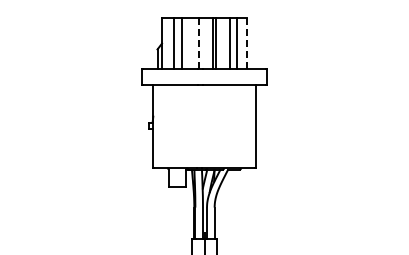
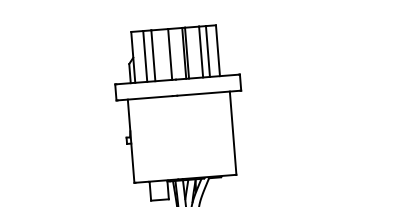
line: (199, 43) -> (170, 54), dashed -> solid
line: (247, 43) -> (218, 50), dashed -> solid

